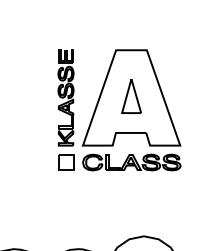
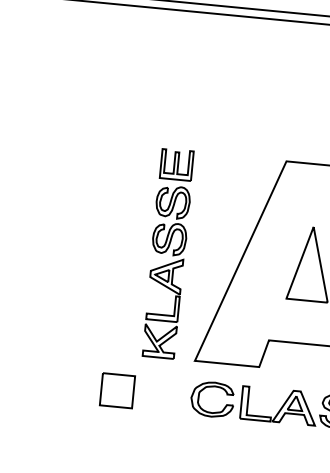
part: (66, 162) -> (116, 390), moved

